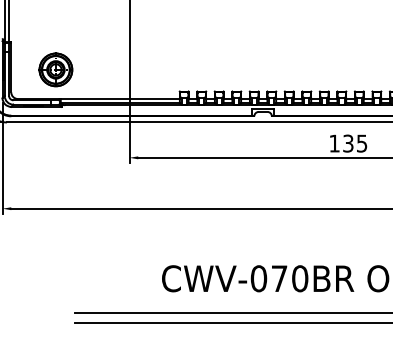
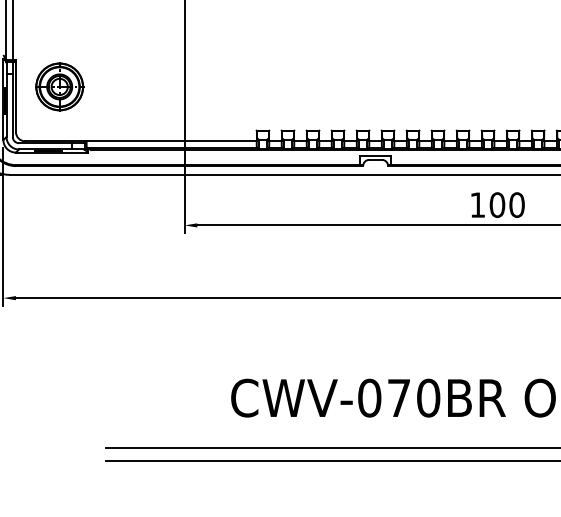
part: (55, 69) -> (59, 86), moved
text: (355, 143) -> (507, 204), 135 -> 100

